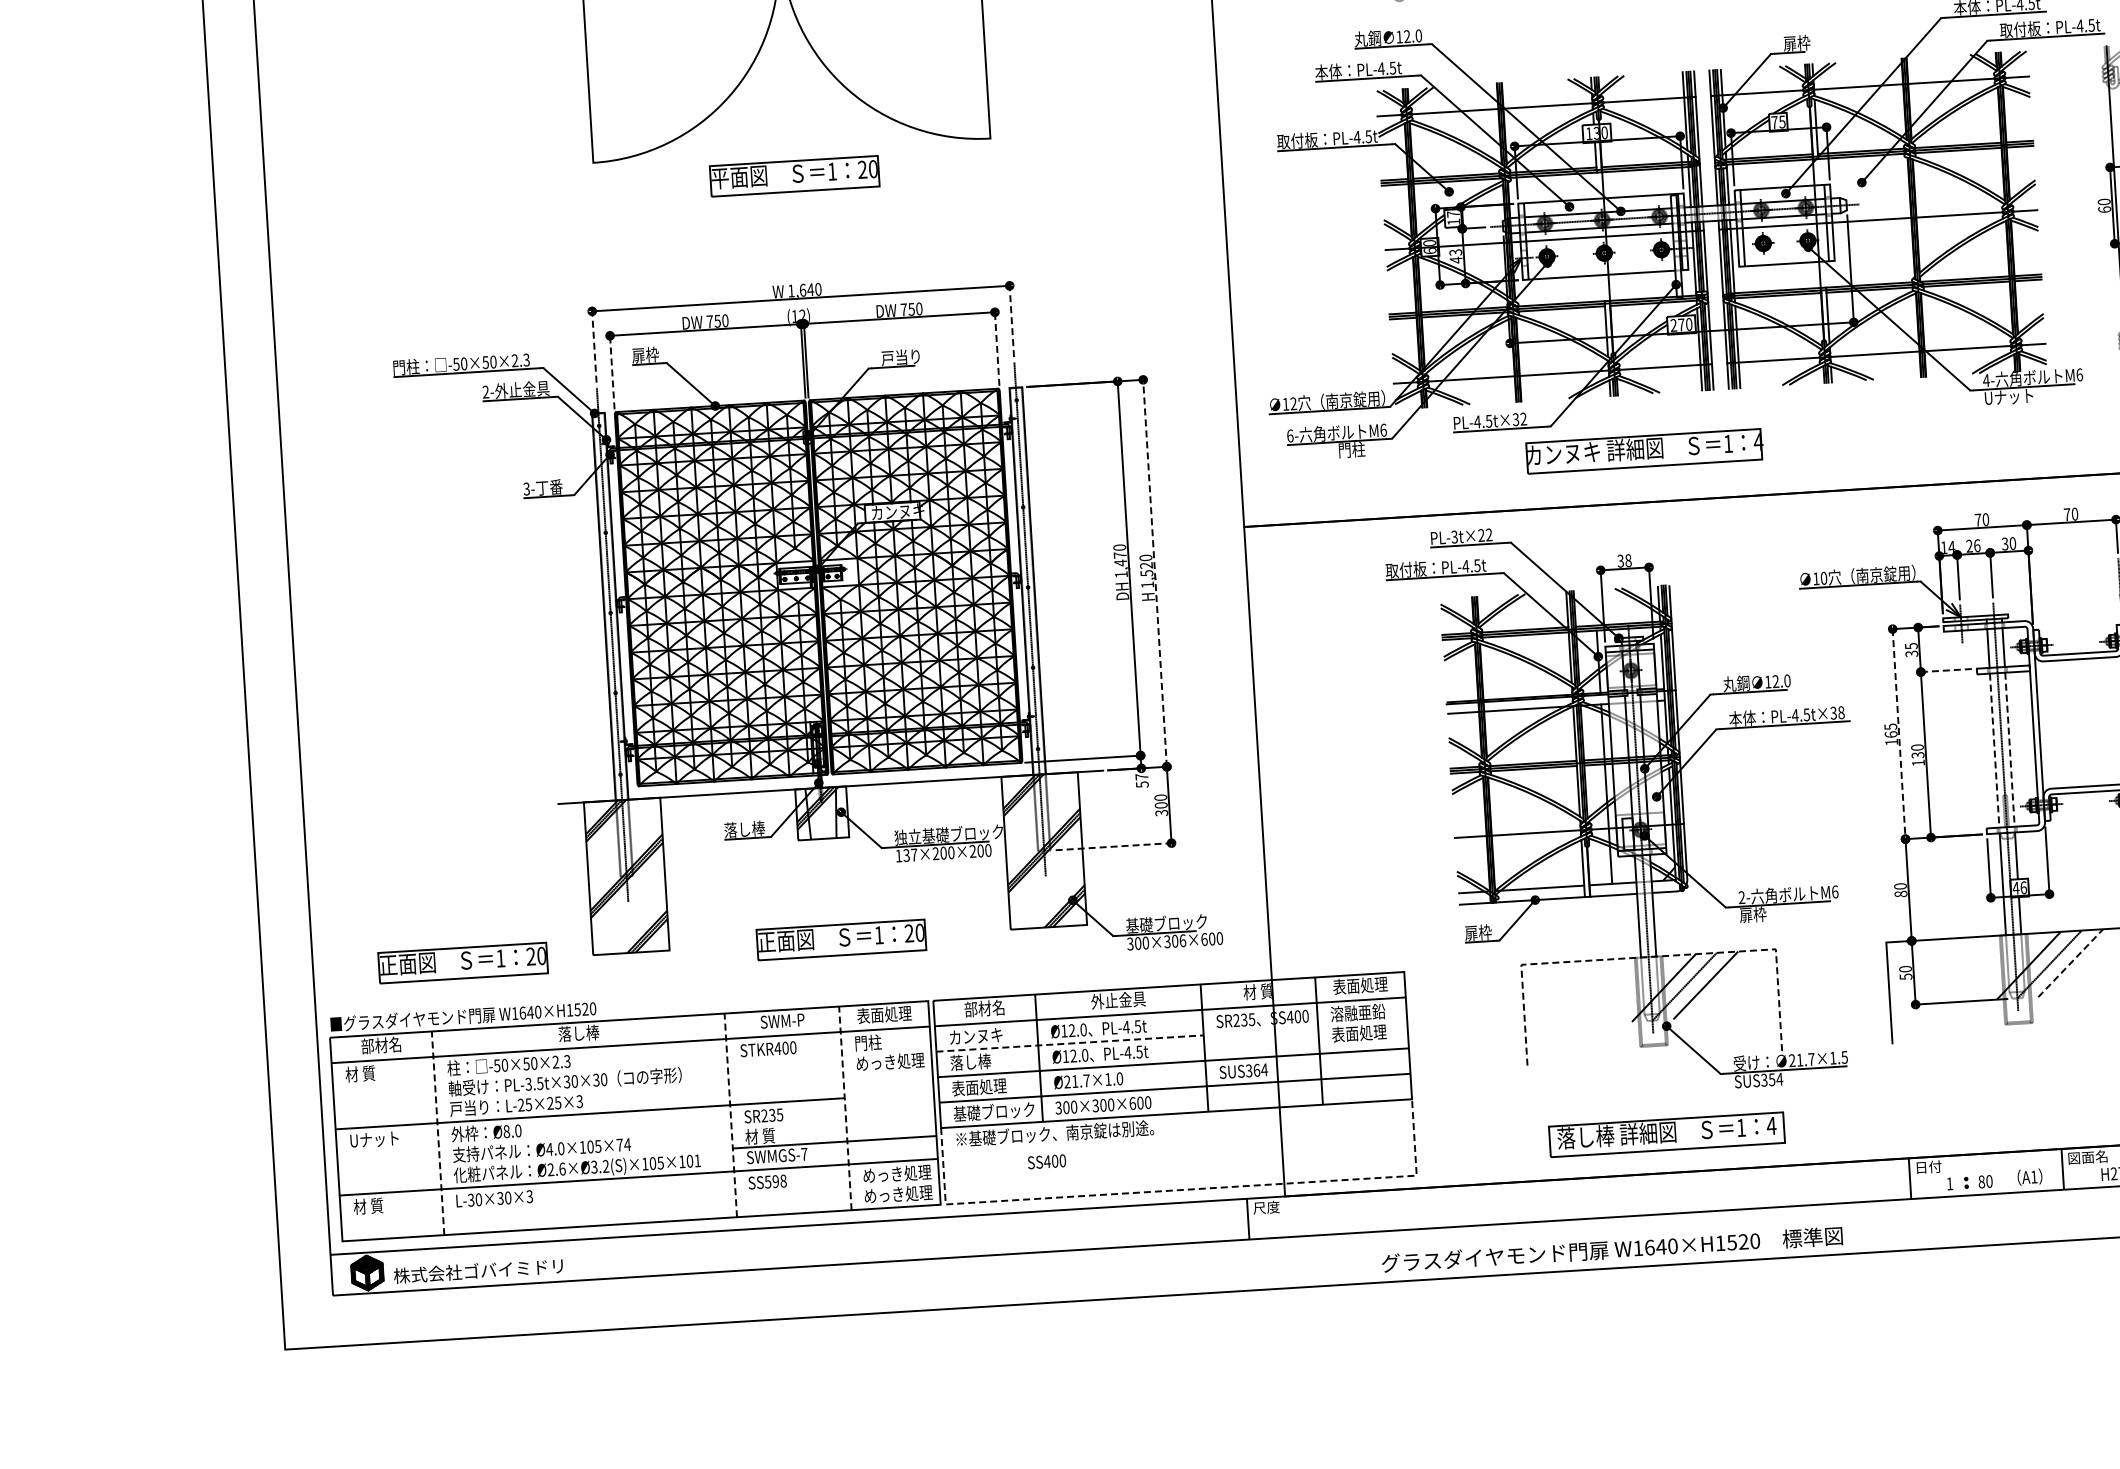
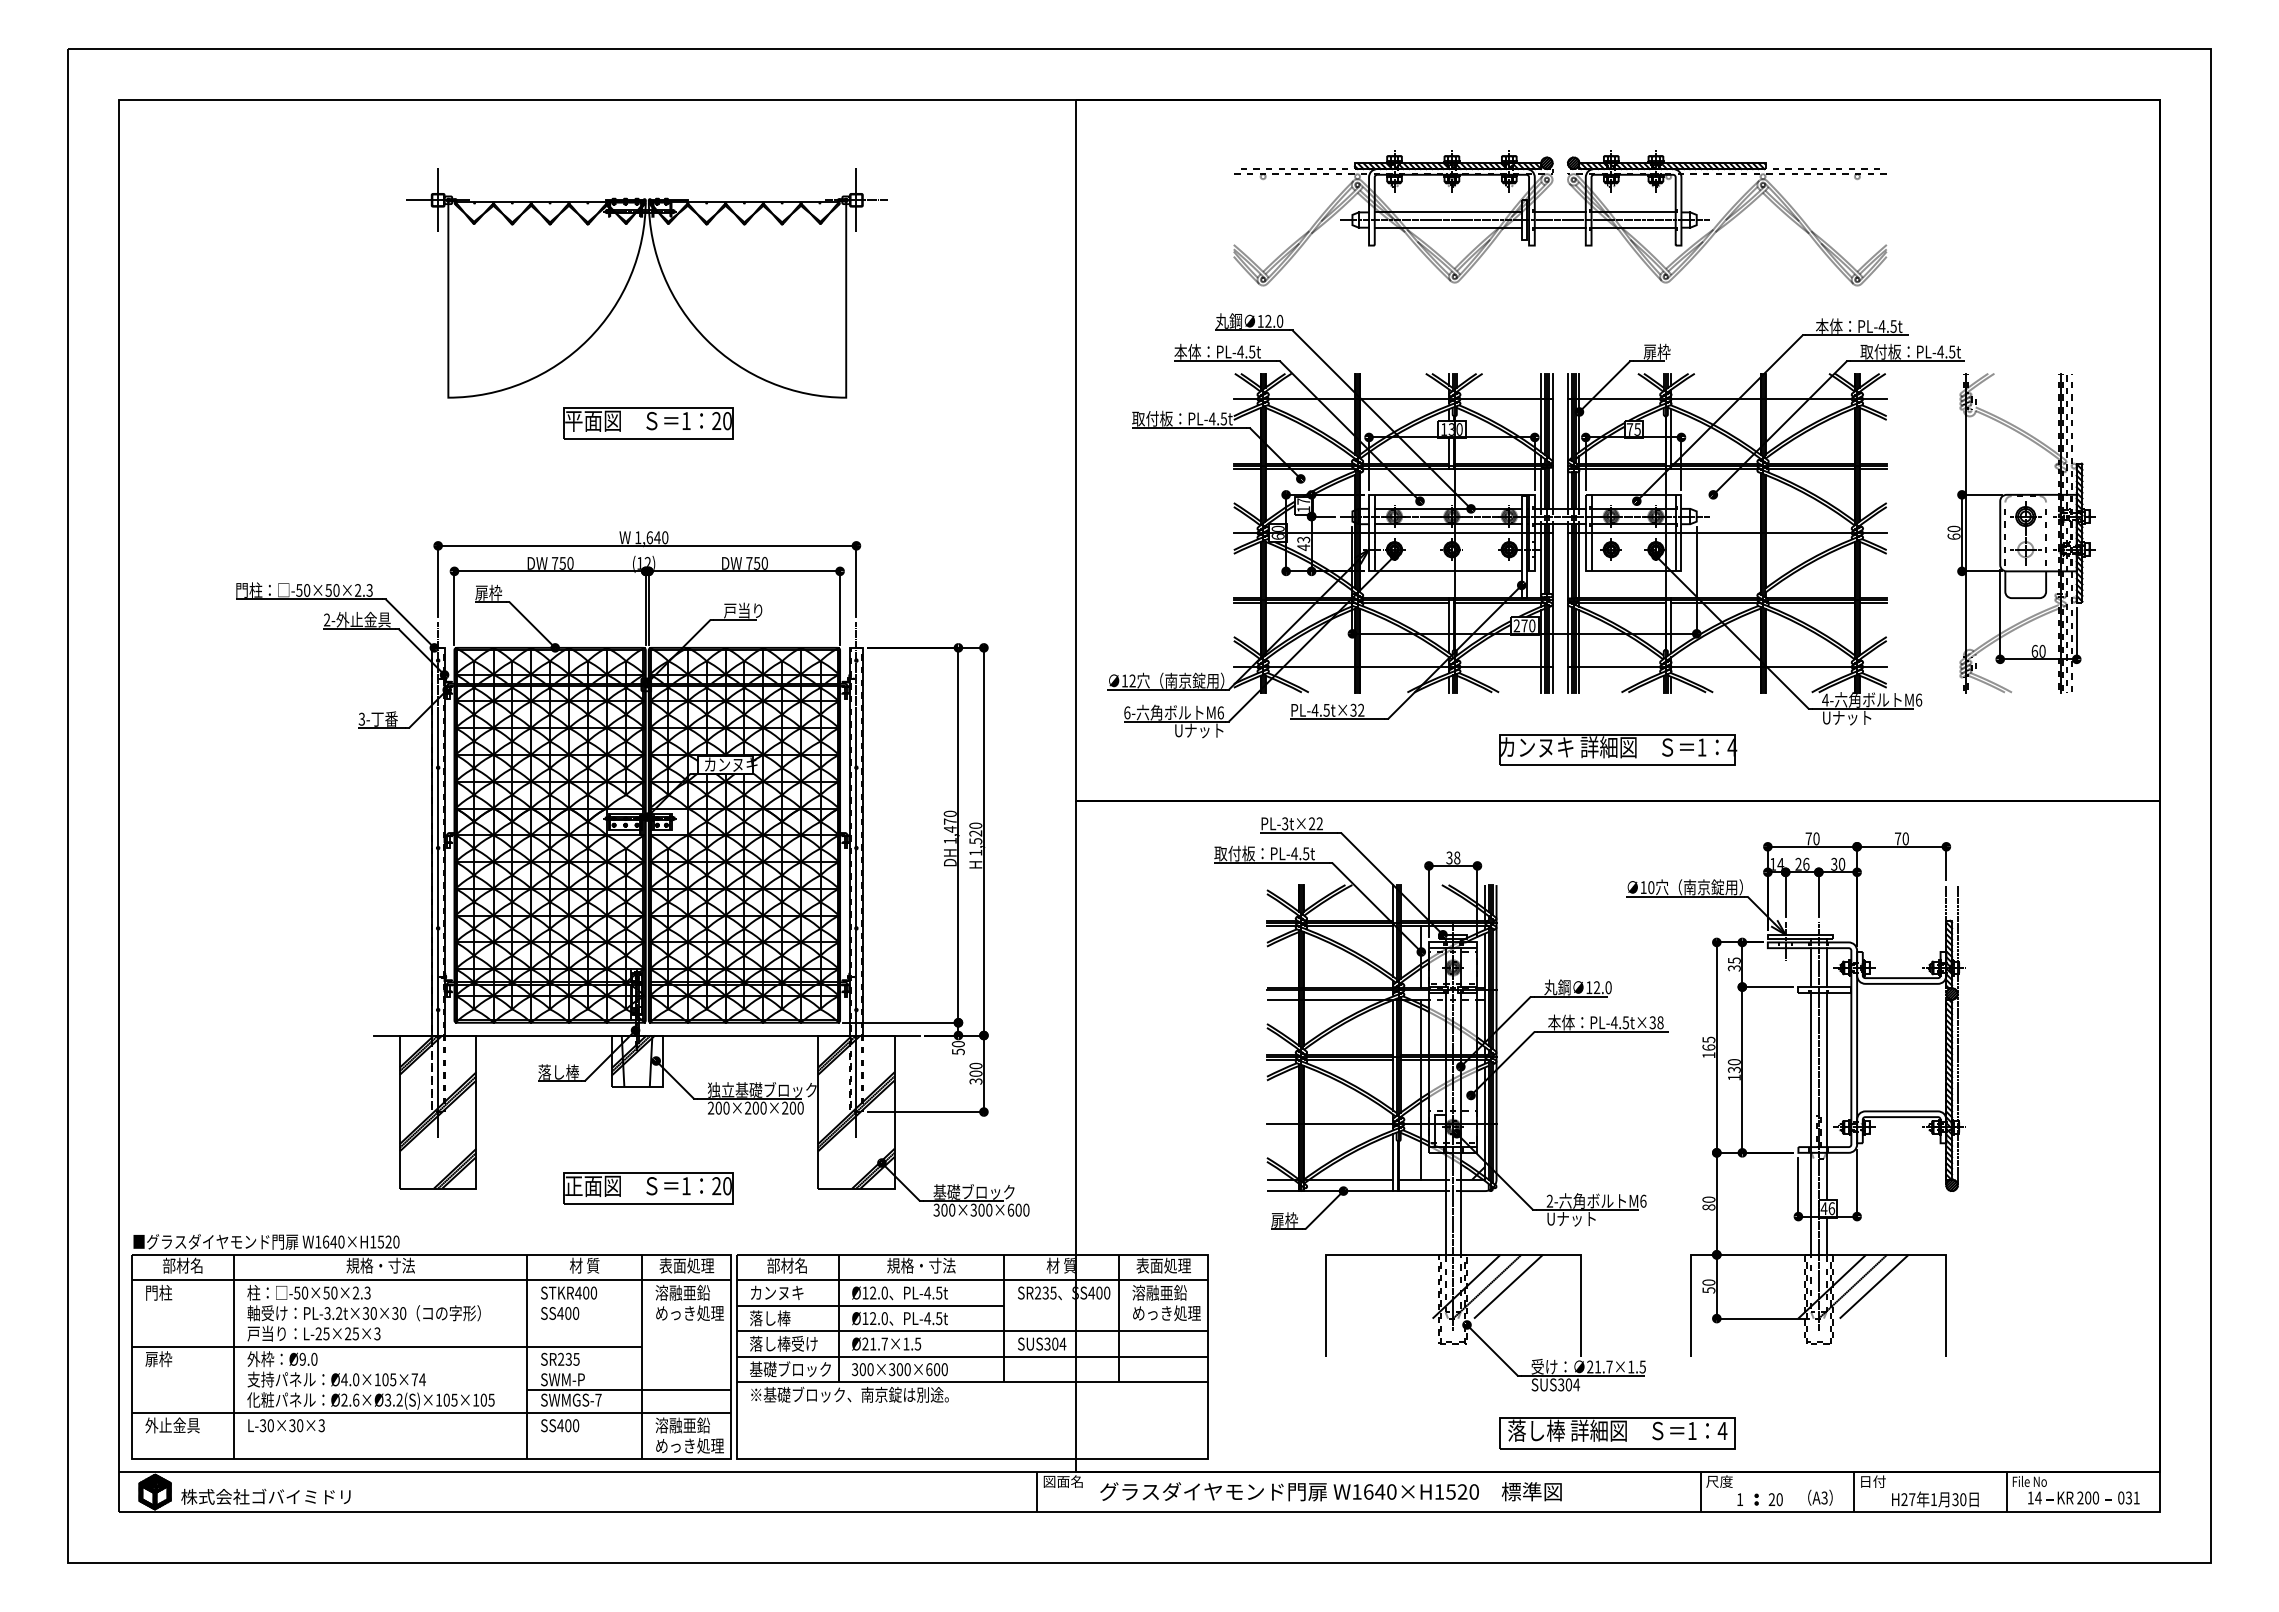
line: (1011, 321) -> (856, 581), dashed -> solid
line: (594, 346) -> (438, 581), dashed -> solid
line: (997, 349) -> (840, 608), dashed -> solid
line: (612, 372) -> (454, 608), dashed -> solid
text: (1363, 449) -> (1199, 730), 門柱 -> Uナット
part: (1645, 450) -> (1618, 749), moved
line: (1154, 573) -> (983, 841), dashed -> solid
line: (1946, 671) -> (1767, 987), dashed -> solid
line: (1898, 735) -> (1716, 1048), dashed -> solid
line: (2009, 750) -> (1826, 1070), dashed -> solid
line: (1995, 751) -> (1811, 1070), dashed -> solid
text: (1141, 777) -> (957, 1044), 57 -> 50
line: (1114, 847) -> (926, 1112), dashed -> solid
text: (906, 854) -> (718, 1107), 137×200×200 -> 200×200×200
text: (1763, 913) -> (1570, 1218), 扉枠 -> Uナット
text: (1183, 940) -> (989, 1209), 300×306×600 -> 300×300×600
line: (1648, 956) -> (1453, 1254), dashed -> solid
line: (2071, 962) -> (1874, 1286), dashed -> solid
part: (463, 963) -> (269, 1188), removed
text: (1118, 1000) -> (921, 1265), 外止金具 -> 規格・寸法
text: (782, 1020) -> (584, 1265), SWM-P -> 材 質
text: (578, 1033) -> (380, 1265), 落し棒 -> 規格・寸法
text: (1366, 1033) -> (1166, 1313), 表面処理 -> めっき処理
text: (881, 1041) -> (682, 1292), 門柱 -> 溶融亜鉛
line: (1070, 1043) -> (870, 1305), dashed -> solid
text: (1257, 1069) -> (1055, 1343), SUS364 -> SUS304
text: (359, 1073) -> (159, 1292), 材 質 -> 門柱
text: (1119, 1078) -> (917, 1343), Ø21.7×1.0 -> Ø21.7×1.5
text: (1771, 1079) -> (1568, 1384), SUS354 -> SUS304
text: (539, 1083) -> (338, 1313), PL-3.5t×30×30 -> PL-3.2t×30×30
text: (985, 1086) -> (783, 1343), 表面処理 -> 落し棒受け
line: (845, 1108) -> (642, 1356), dashed -> solid
line: (730, 1115) -> (527, 1356), dashed -> solid
text: (506, 1131) -> (302, 1359), Ø8.0 -> Ø9.0
line: (438, 1132) -> (234, 1356), dashed -> solid
part: (1666, 1134) -> (1617, 1433), moved
text: (767, 1135) -> (562, 1379), 材 質 -> SWM-P
text: (373, 1139) -> (169, 1359), Uナット -> 扉枠
text: (2087, 1157) -> (1879, 1481), 図面名 -> 日付
text: (697, 1160) -> (491, 1399), Ø2.6×Ø3.2(S)×105×101 -> Ø2.6×Ø3.2(S)×105×105
text: (1047, 1161) -> (560, 1313), moved
text: (1928, 1167) -> (1719, 1481), 日付 -> 尺度
text: (896, 1174) -> (689, 1425), めっき処理 -> 溶融亜鉛
text: (2034, 1176) -> (1824, 1497), A1 -> A3
text: (776, 1181) -> (568, 1425), SS598 -> SS400
text: (1981, 1181) -> (1771, 1499), 80 -> 20
line: (1181, 1189) -> (972, 1458), dashed -> solid
text: (380, 1205) -> (172, 1425), 材 質 -> 外止金具
text: (1272, 1207) -> (1062, 1481), 尺度 -> 図面名
text: (1611, 1249) -> (1330, 1491), moved

